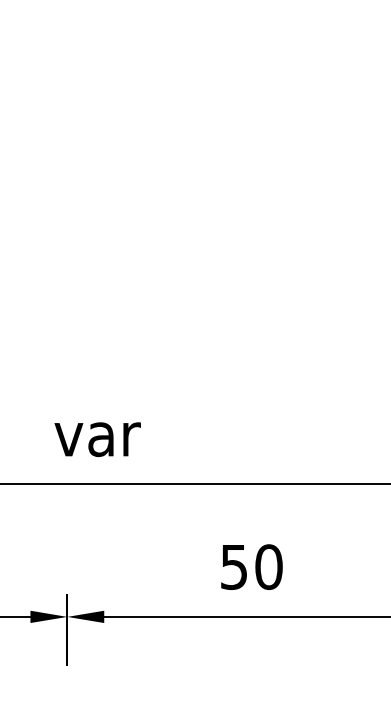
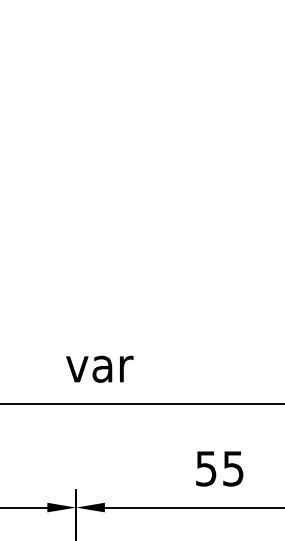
text: (268, 567) -> (233, 469), 50 -> 55

